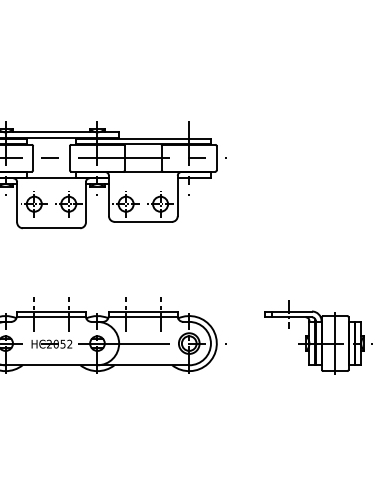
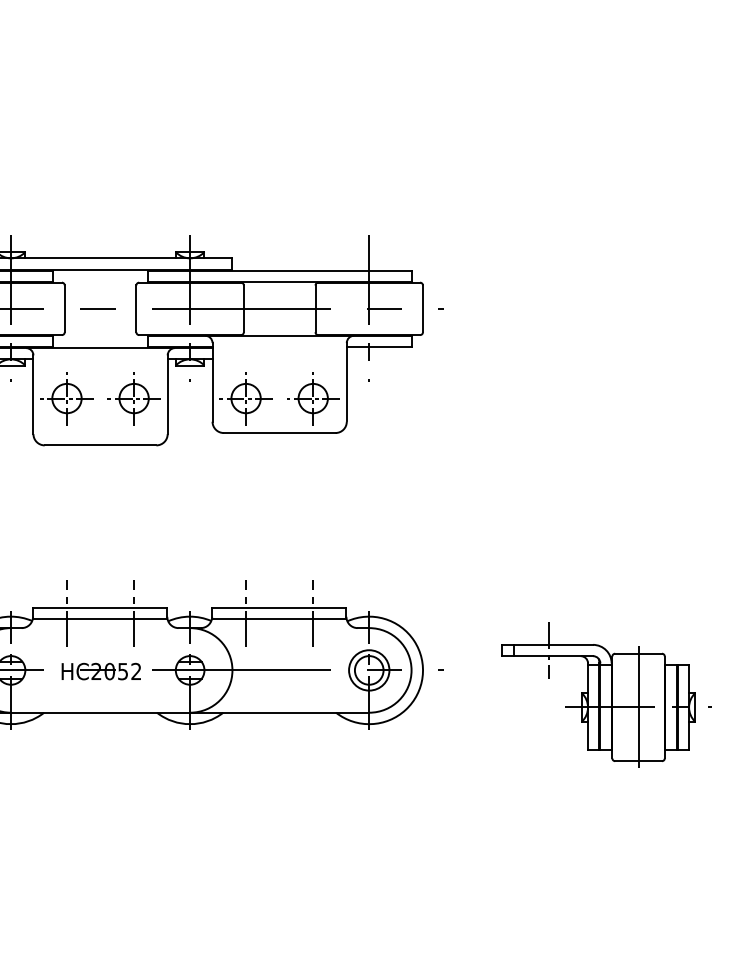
part: (318, 337) -> (605, 695), moved

